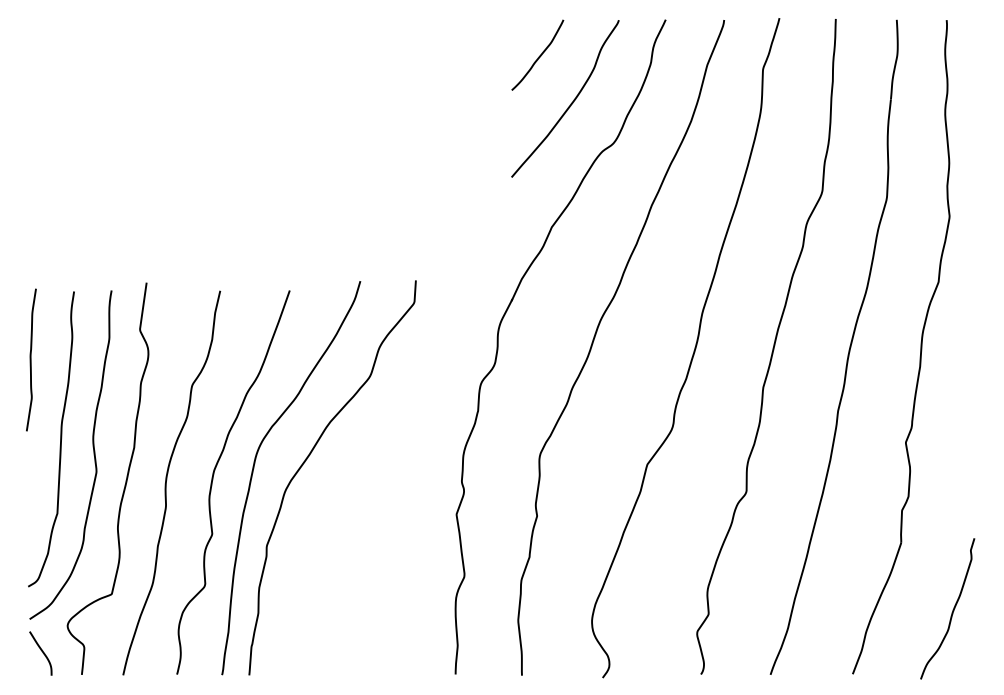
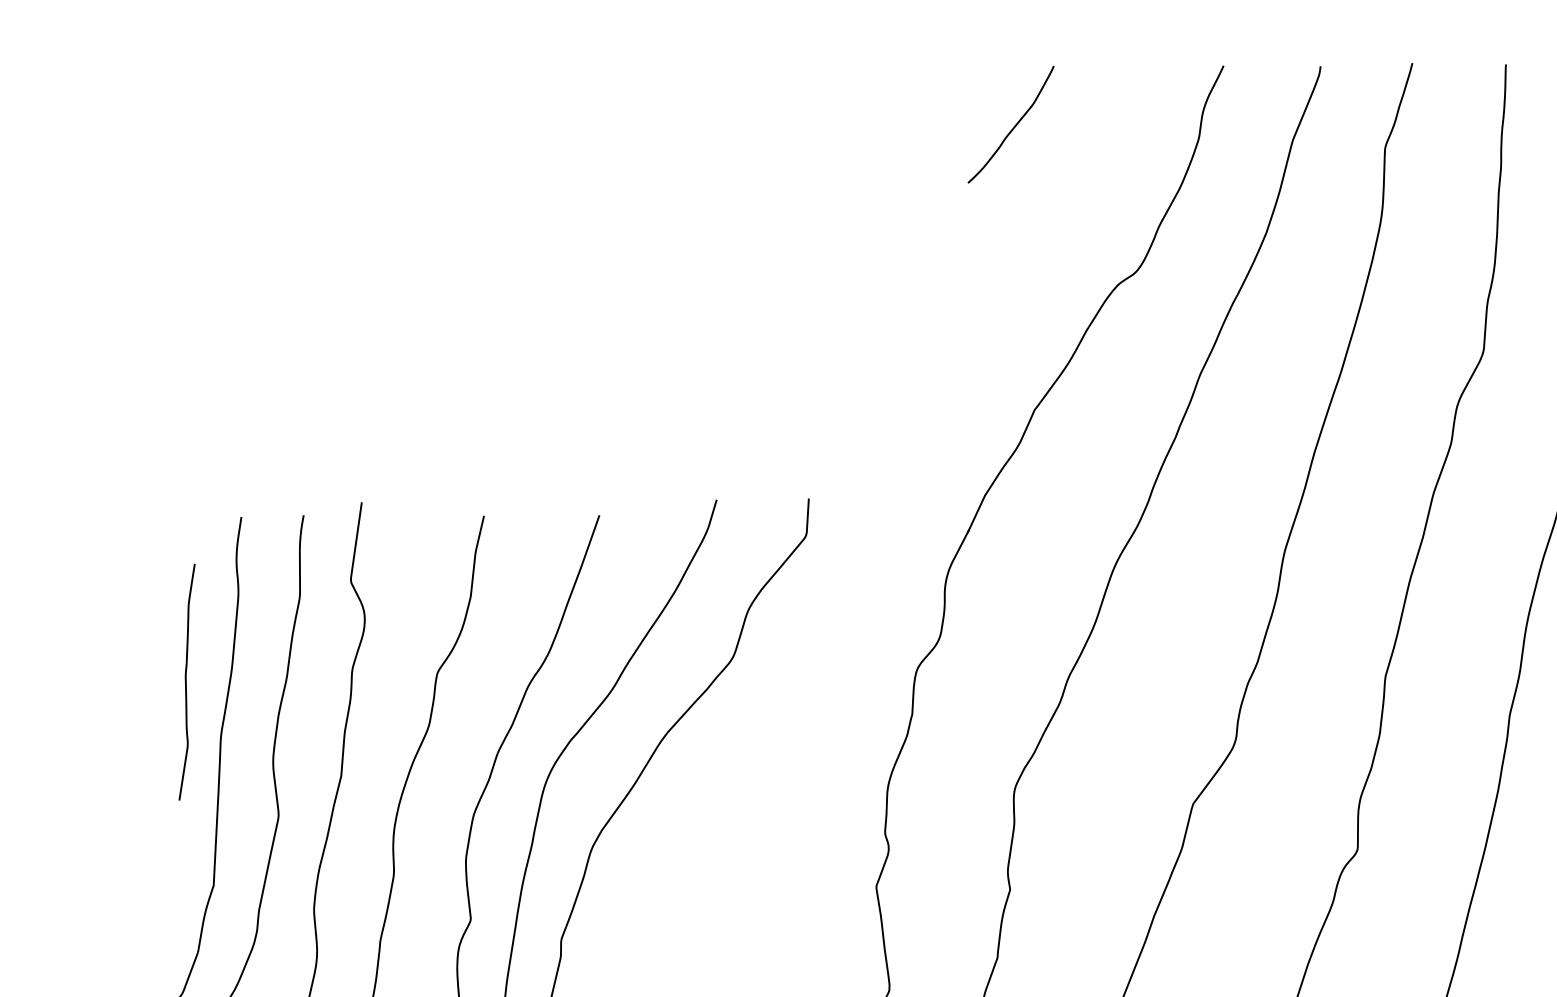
curve: (570, 103) -> (1065, 204), removed
curve: (31, 359) -> (187, 681), moved

